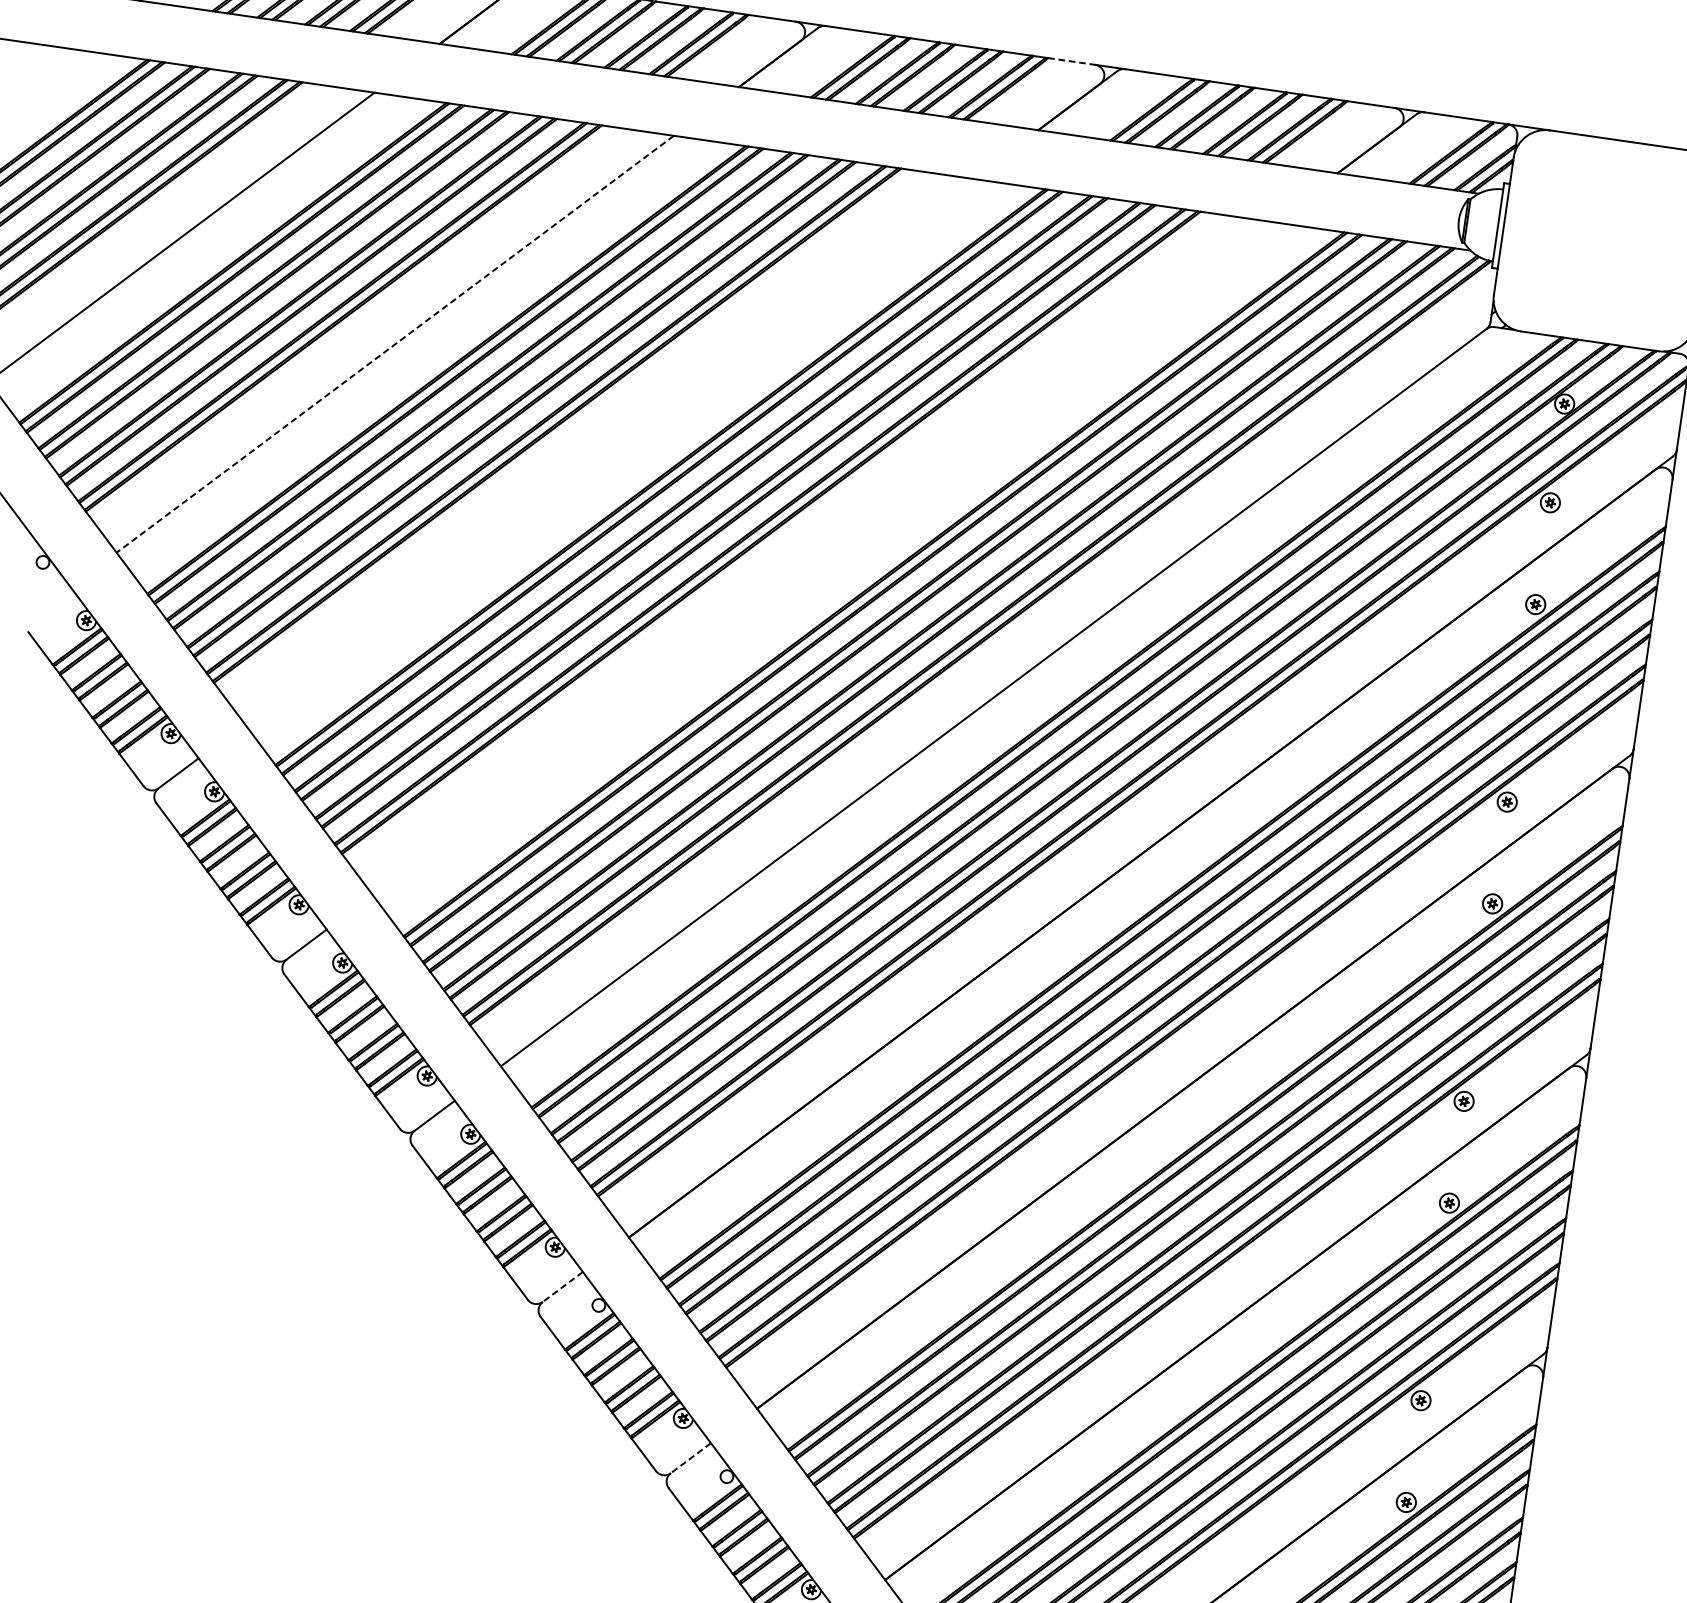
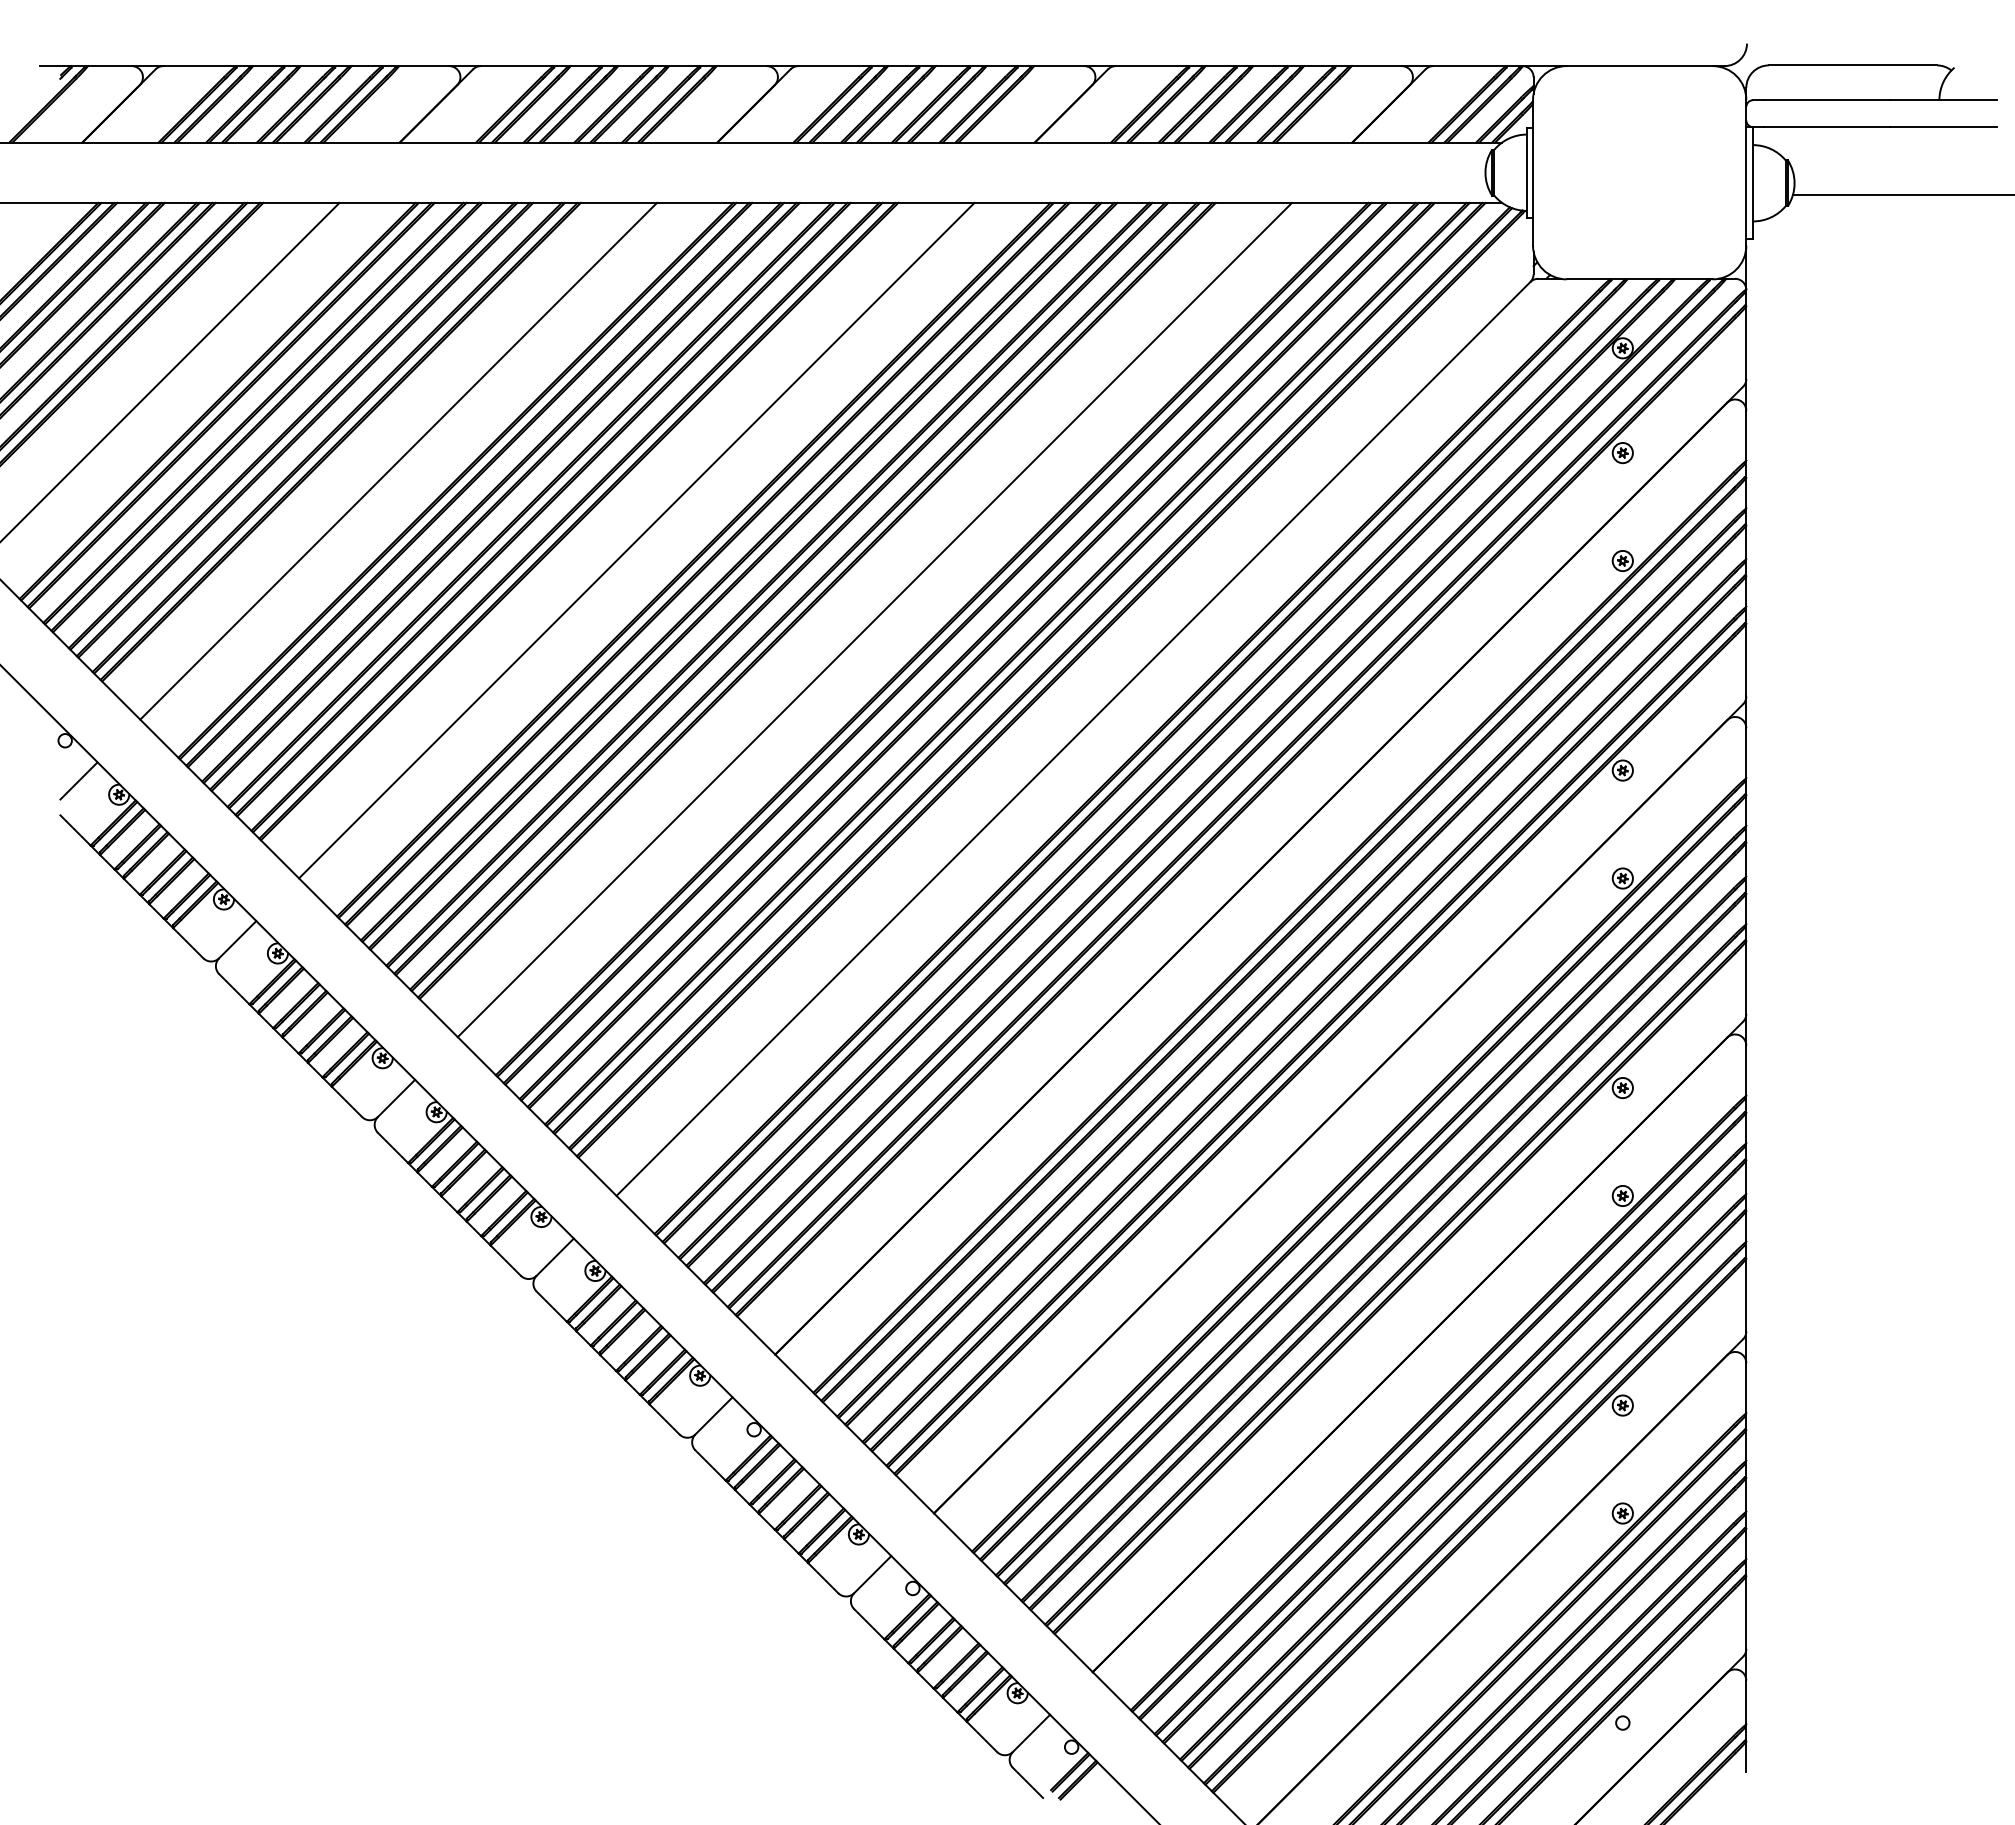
line: (1071, 61) -> (1059, 66), dashed -> solid
line: (395, 344) -> (398, 461), dashed -> solid
line: (608, 451) -> (636, 540), added
line: (822, 558) -> (874, 619), added
line: (50, 601) -> (78, 780), added
line: (562, 1287) -> (713, 1416), dashed -> solid
line: (690, 1458) -> (872, 1575), dashed -> solid

